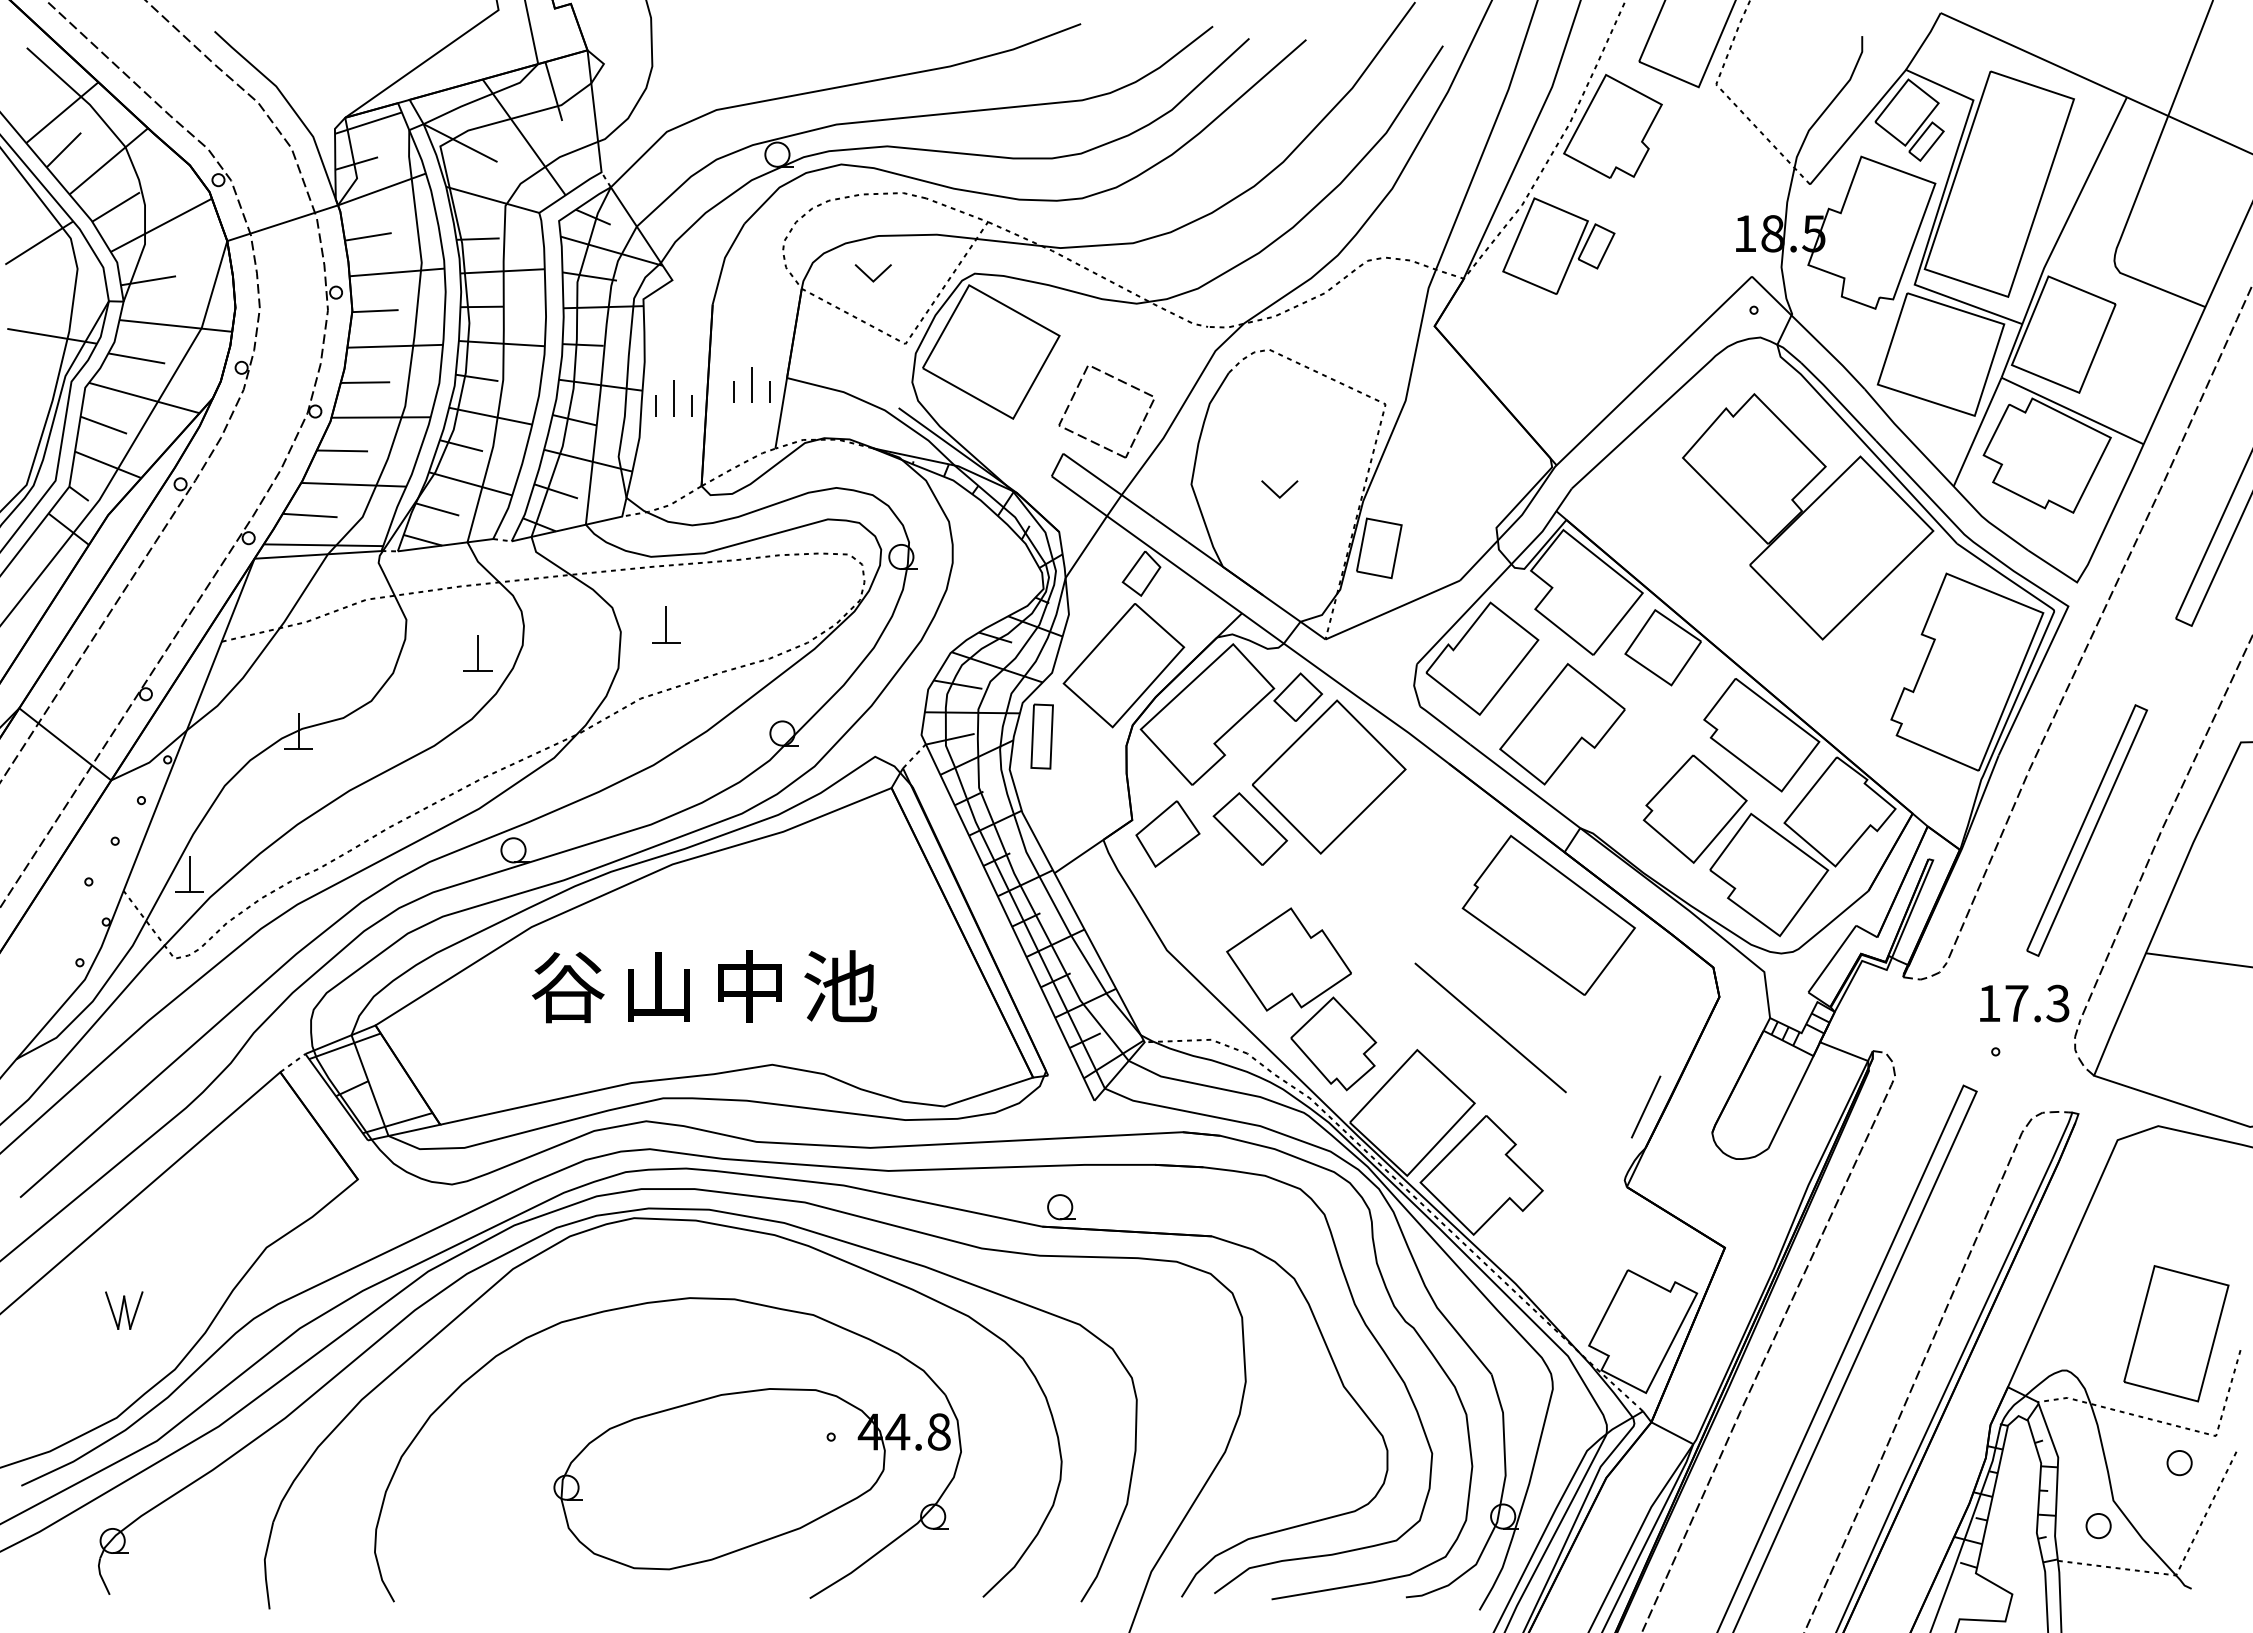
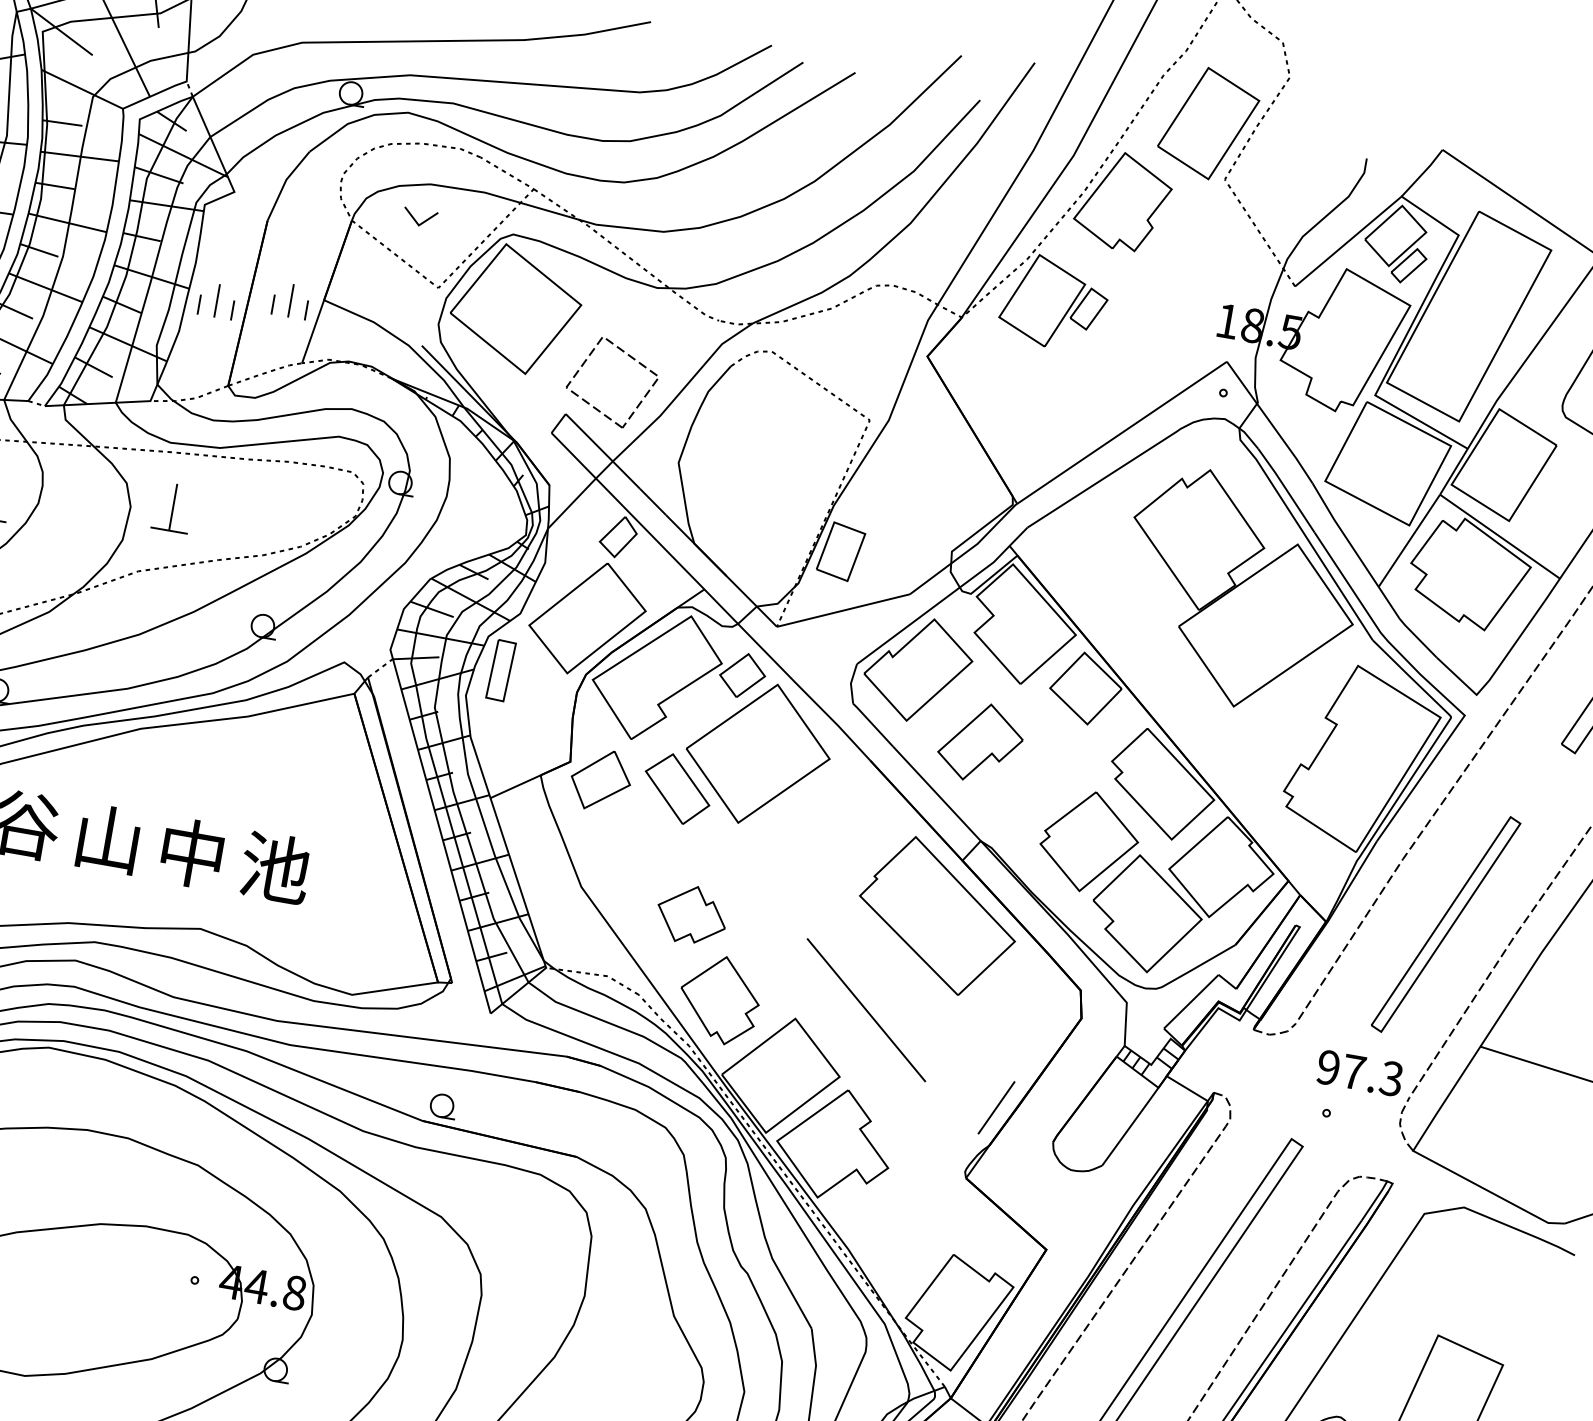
part: (1279, 489) -> (758, 481), removed
part: (666, 624) -> (173, 507), size x1.4
part: (1562, 724) -> (981, 742), size x0.7
part: (1288, 959) -> (691, 914), size x0.6
text: (1989, 1003) -> (1328, 1067), 17.3 -> 97.3

